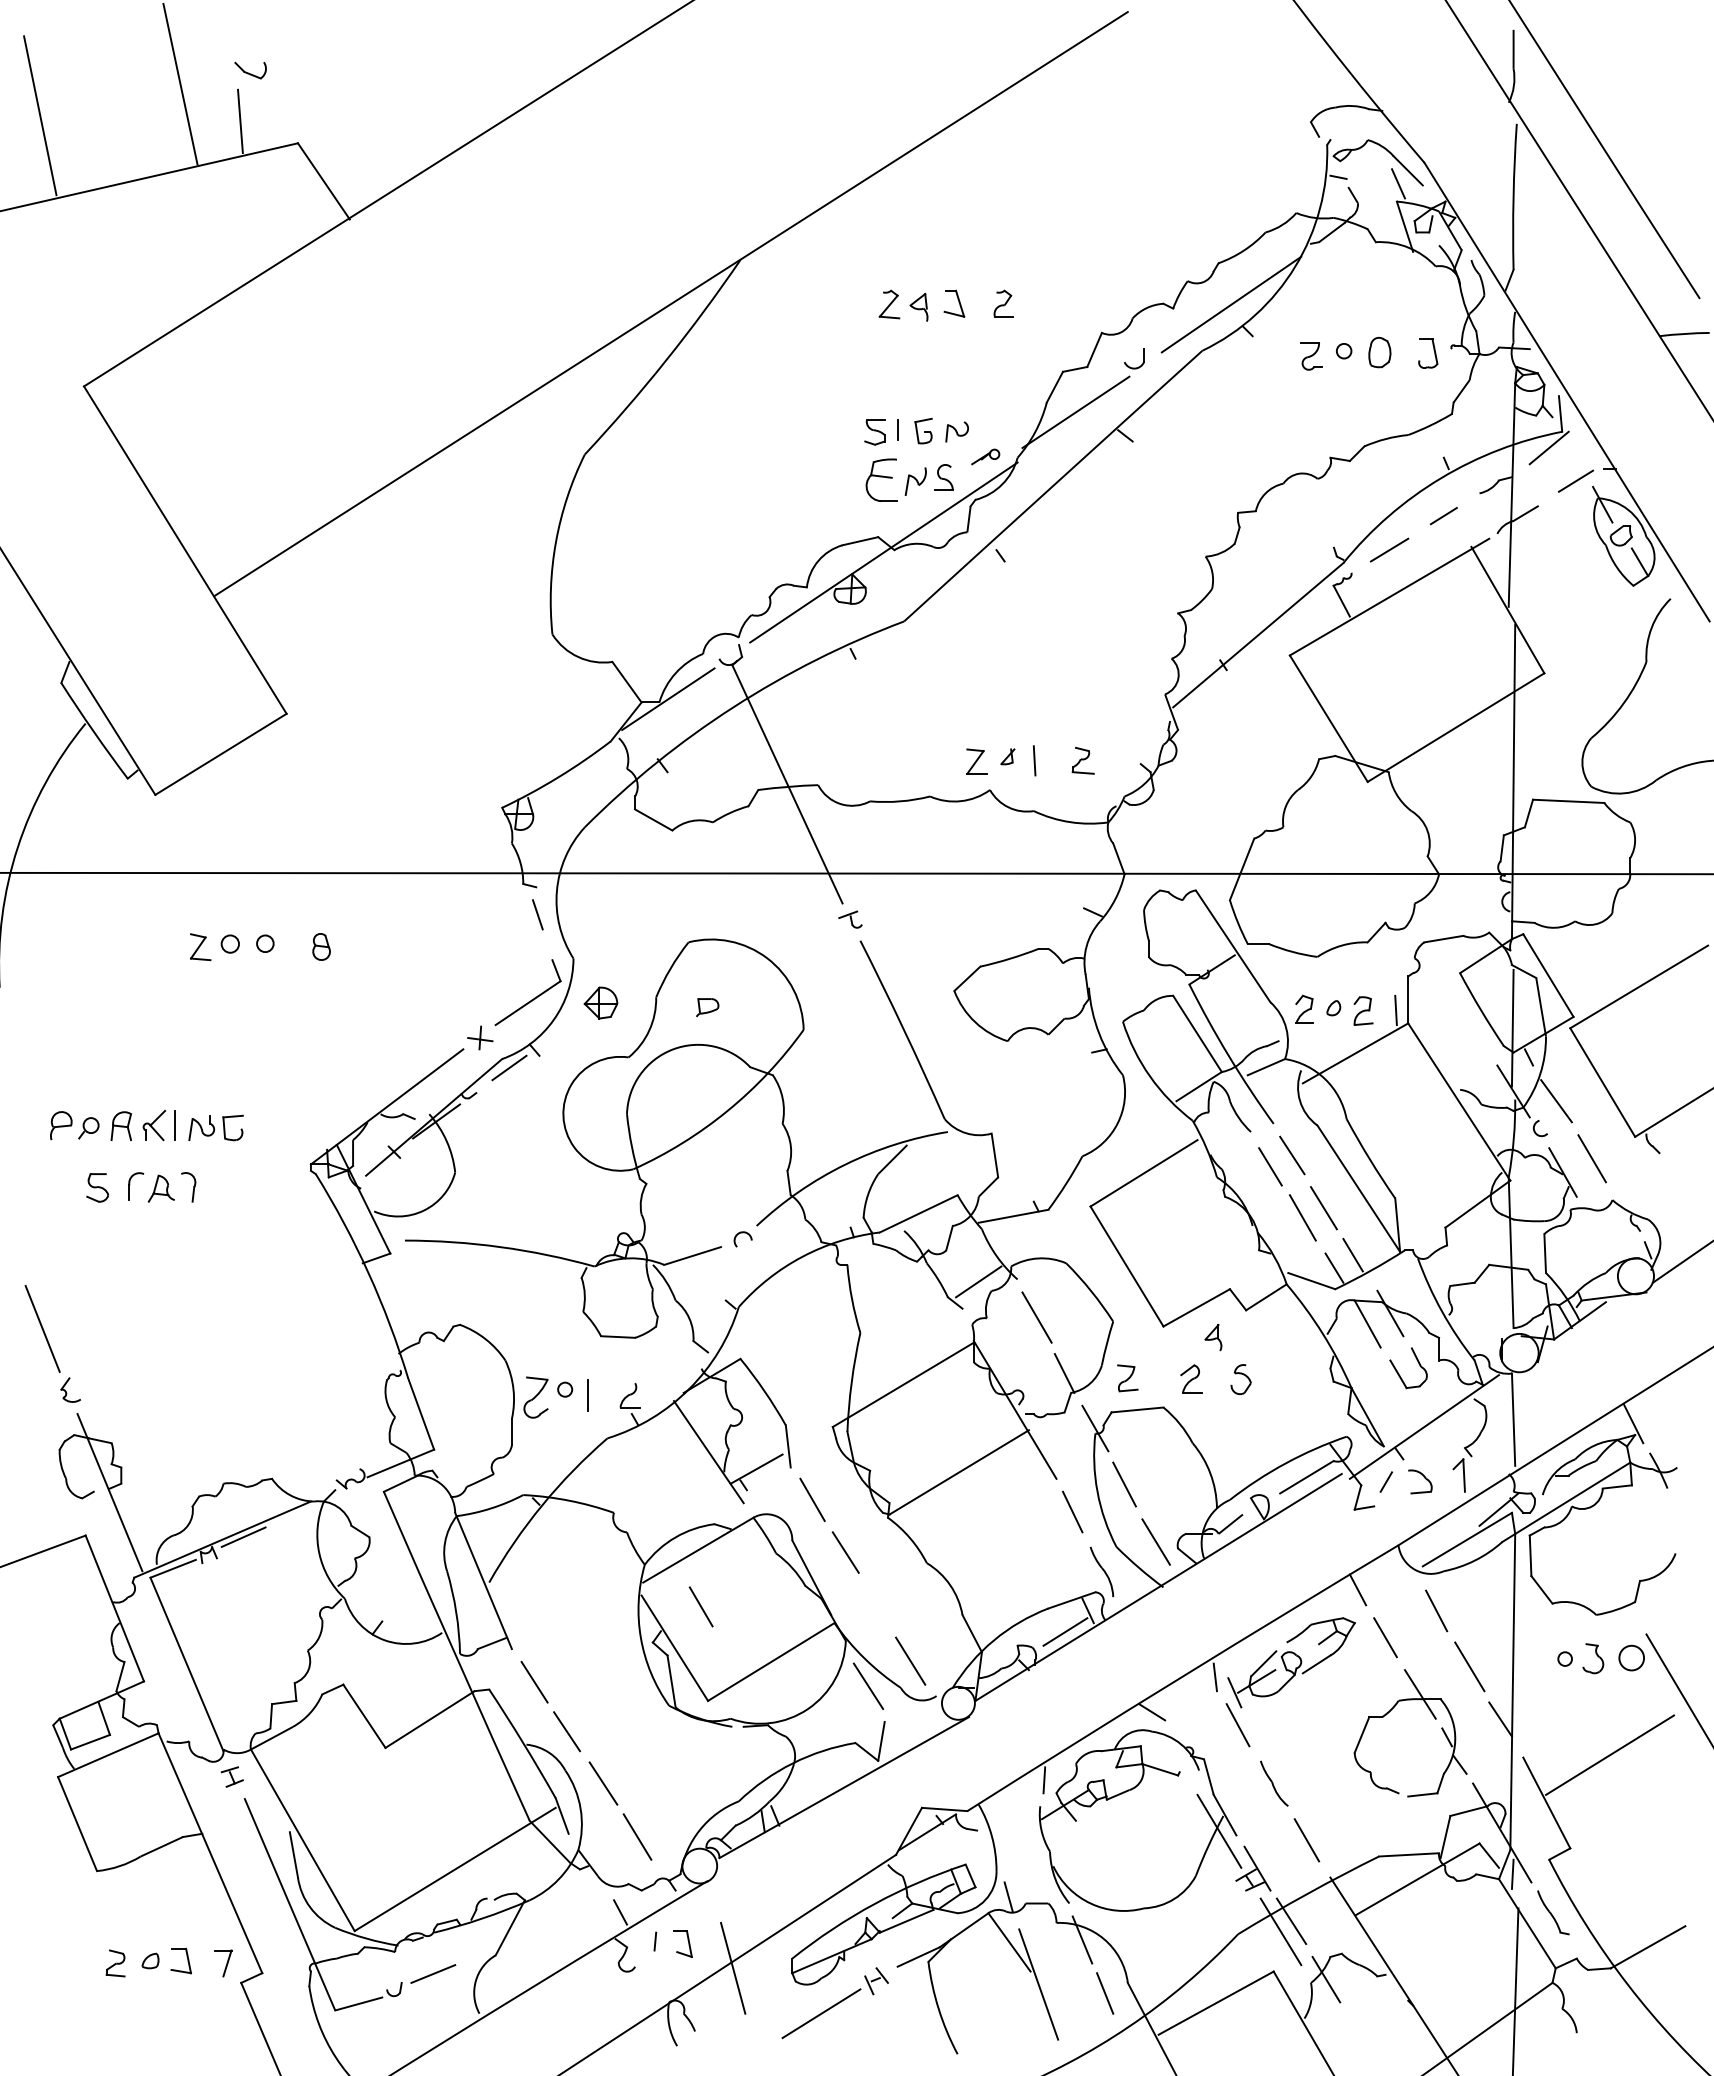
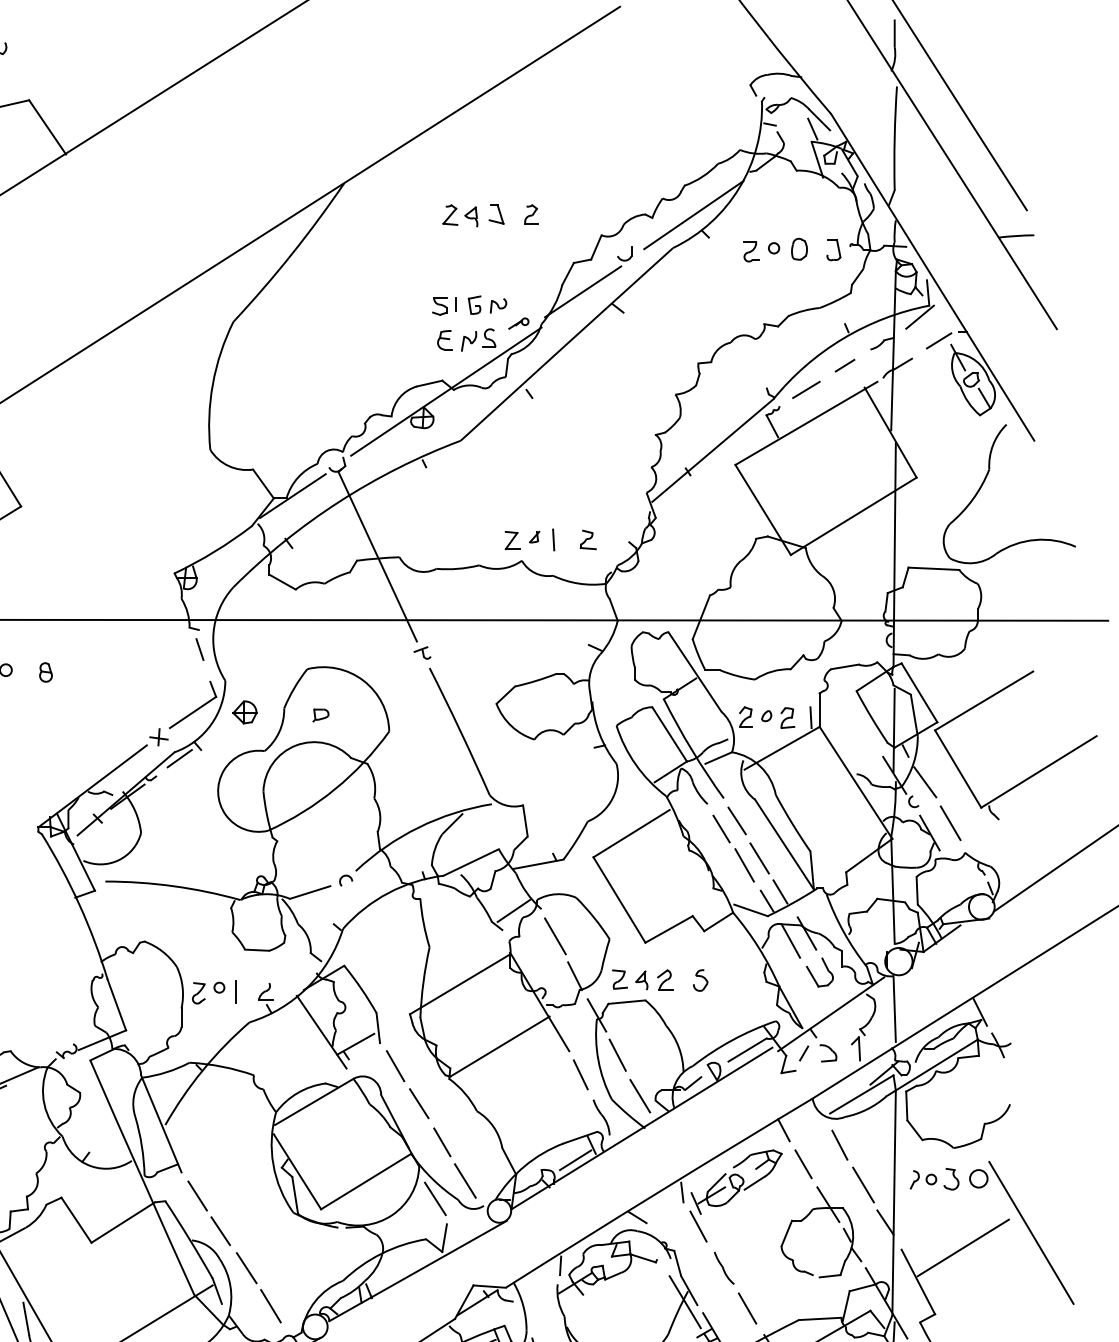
part: (881, 480) -> (444, 340), size x0.62
part: (1213, 1337) -> (641, 980), moved
part: (536, 1397) -> (199, 993), size x0.71
line: (700, 1606) -> (441, 1142), moved
part: (1541, 1659) -> (914, 1179), added

